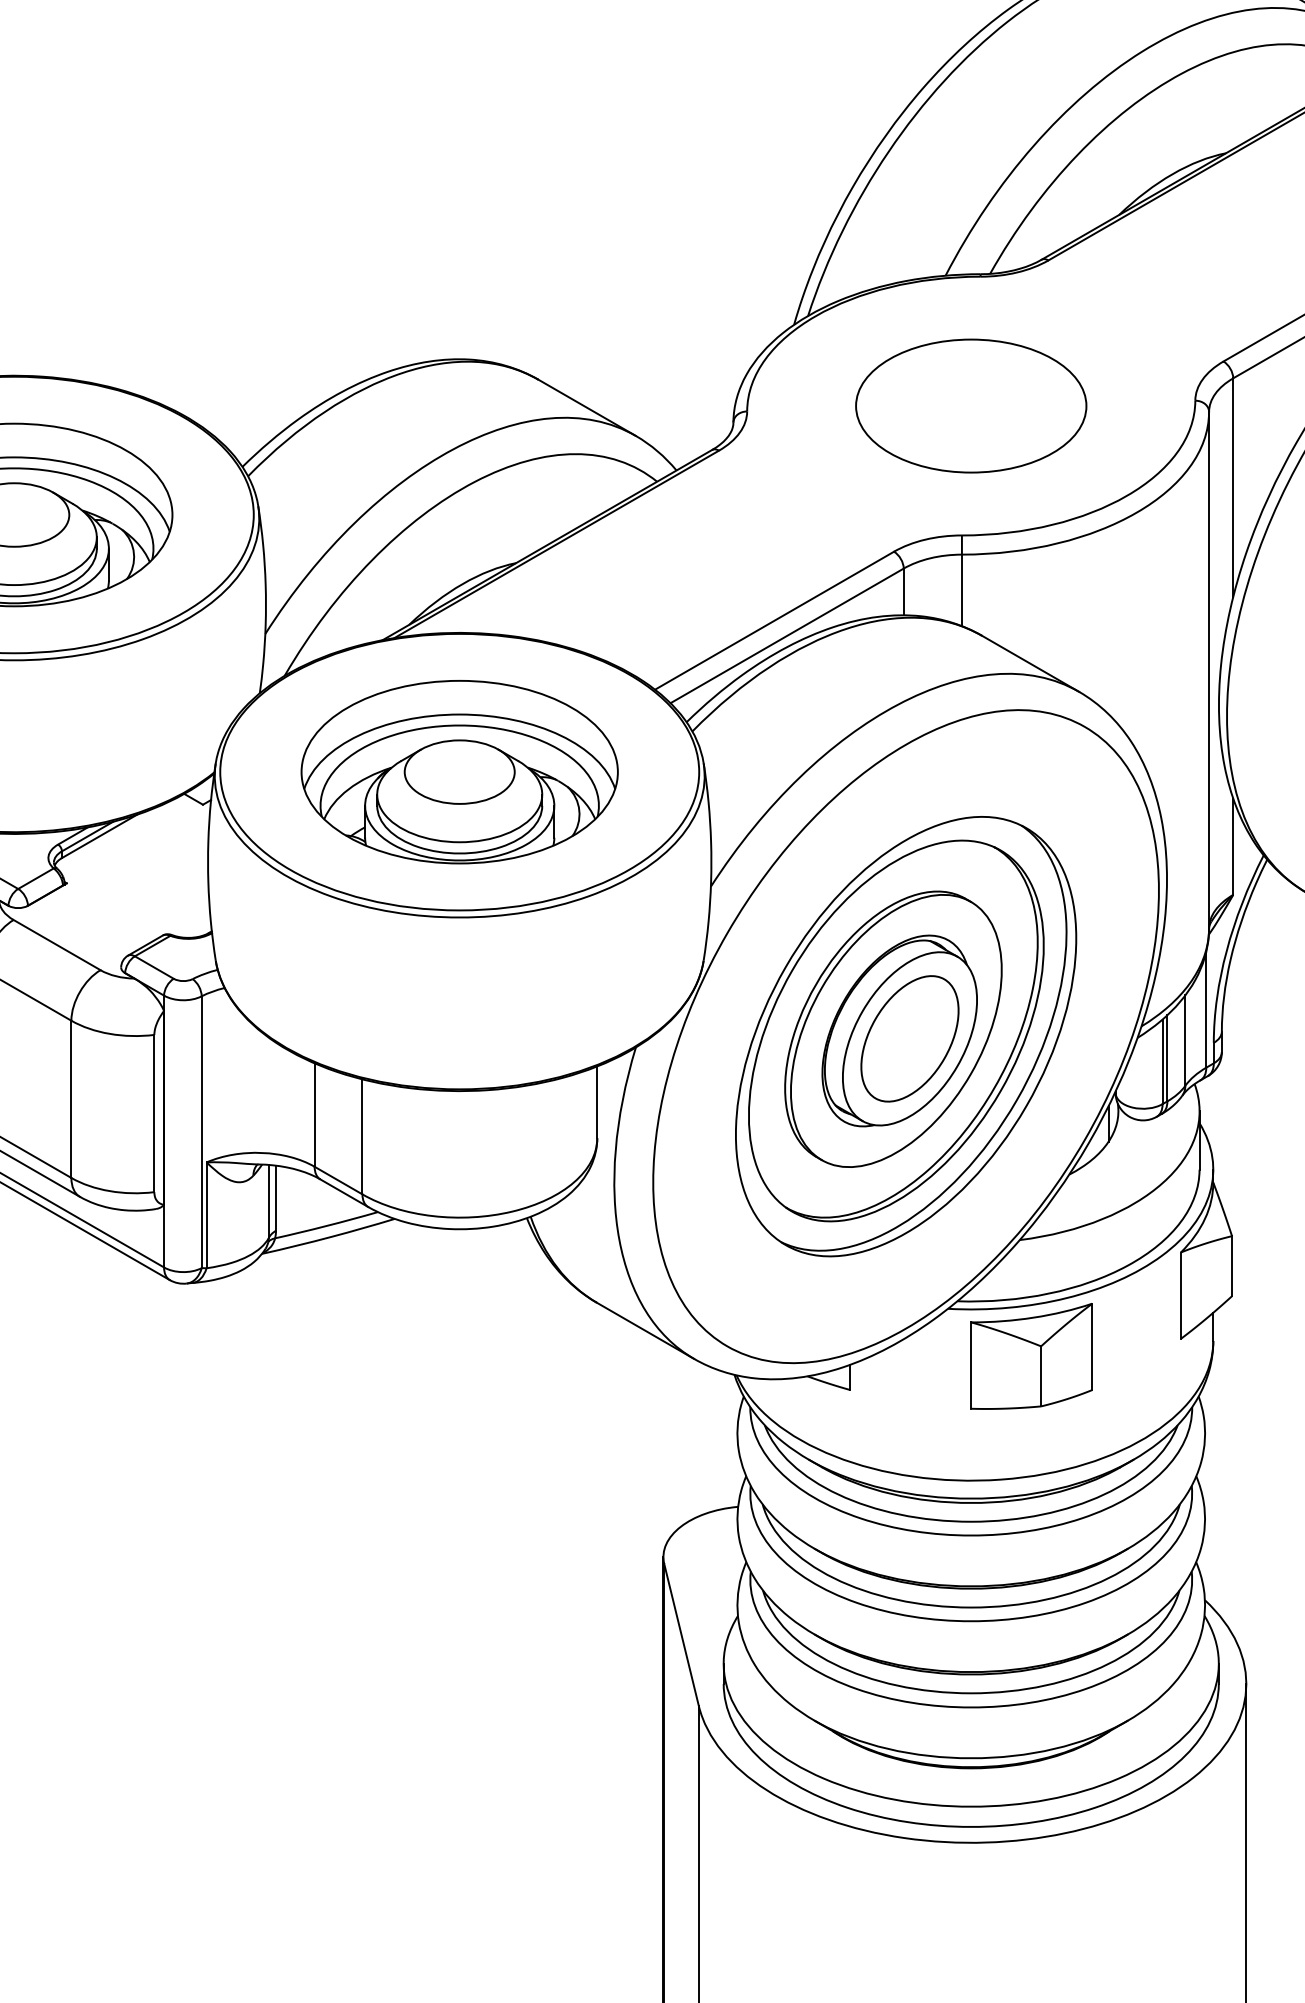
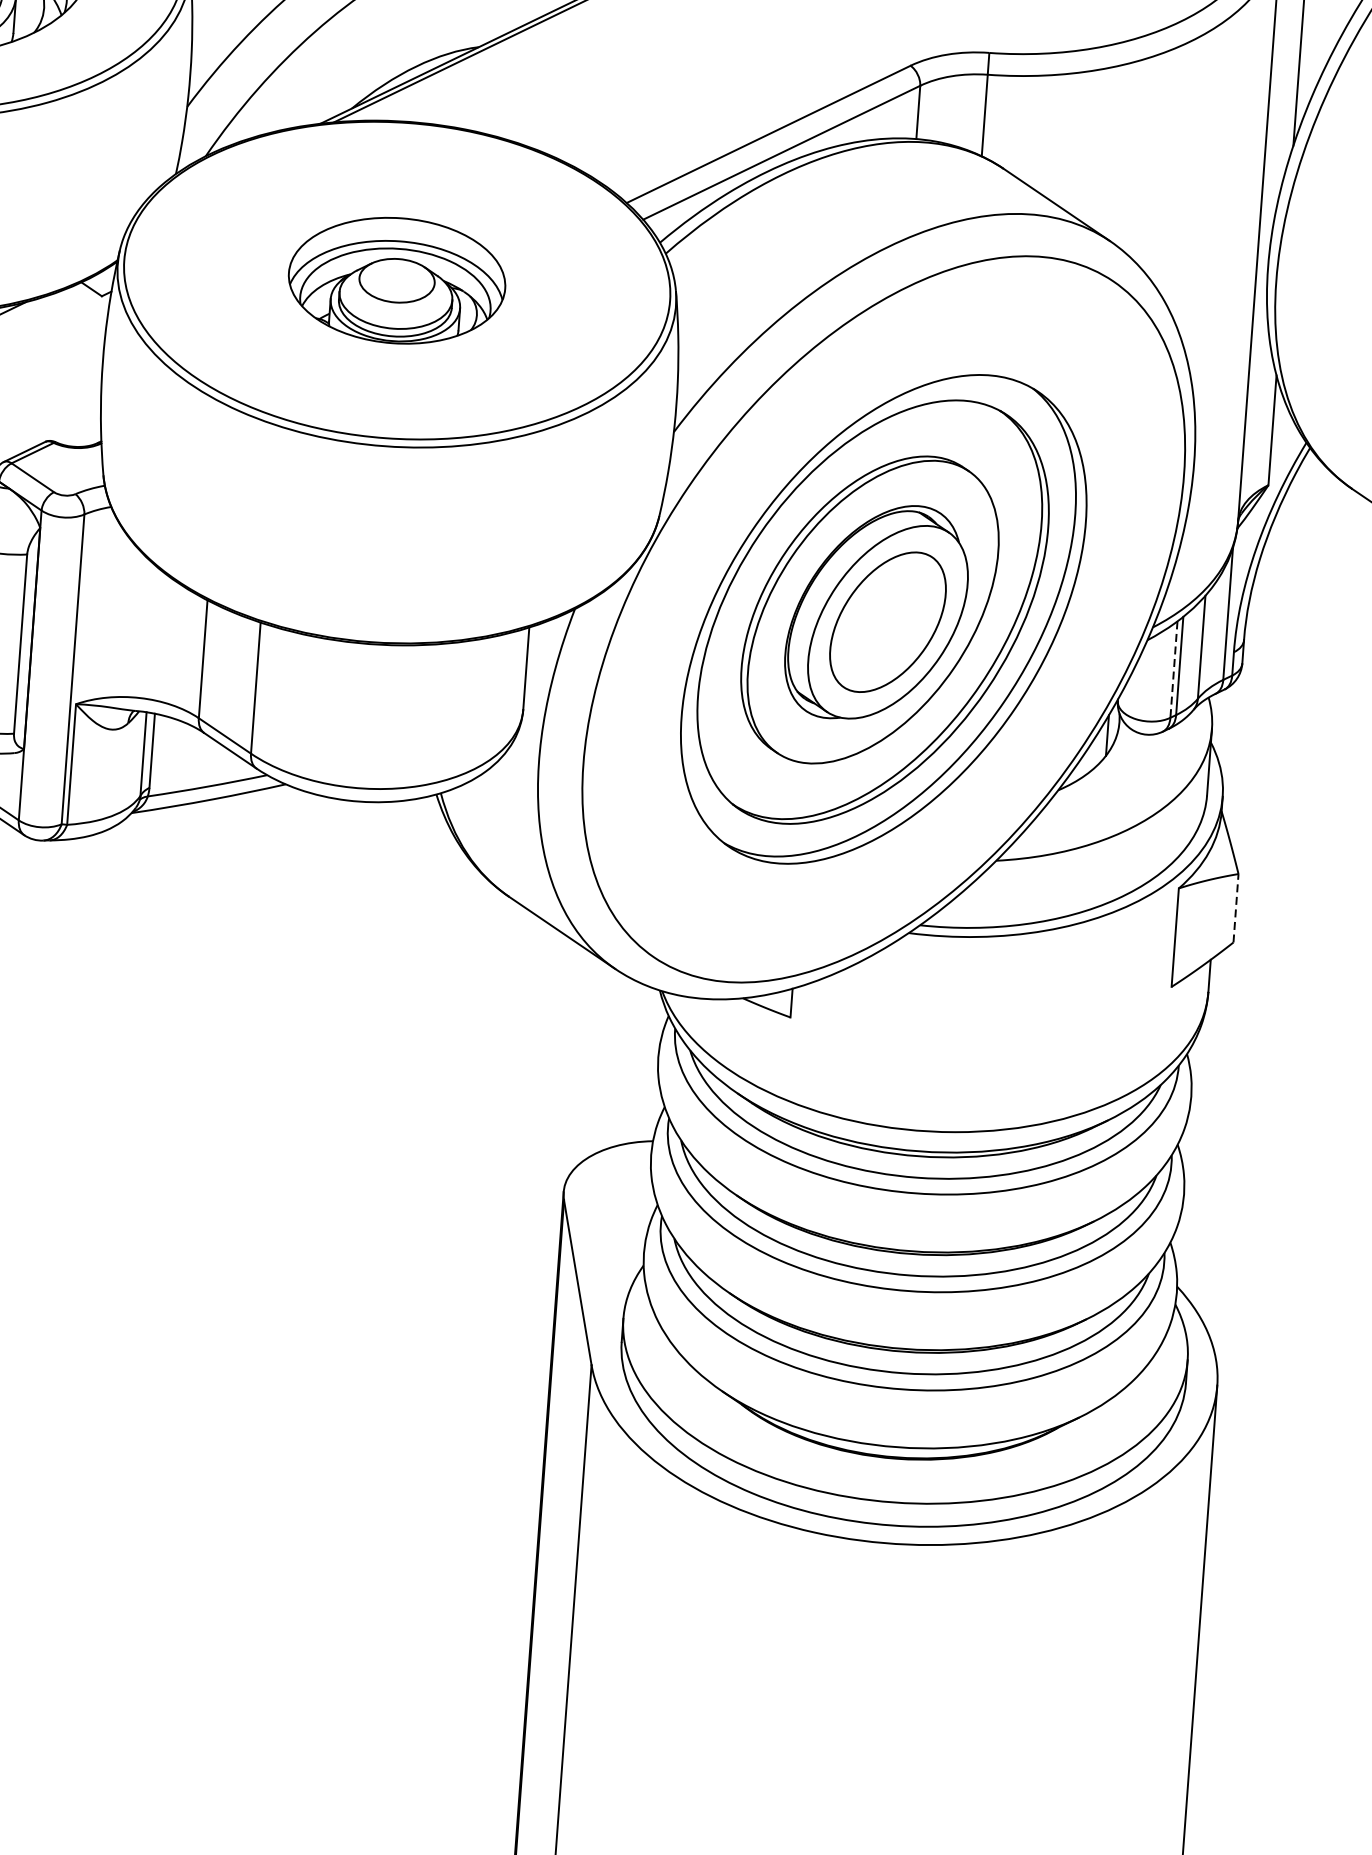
part: (459, 772) -> (396, 281), size x0.6
line: (1162, 1062) -> (1173, 670), solid -> dashed
line: (1232, 1265) -> (1236, 907), solid -> dashed
part: (1031, 1356) -> (999, 994), removed

